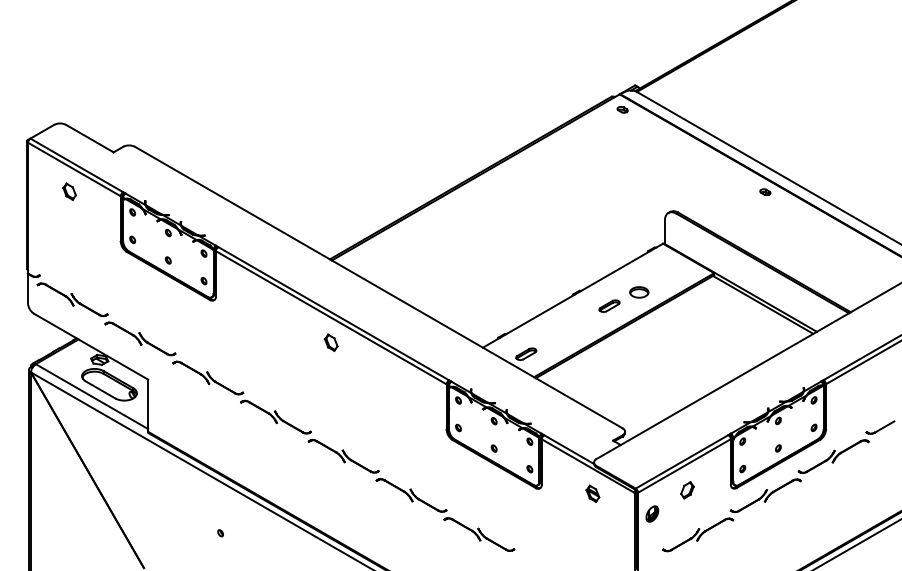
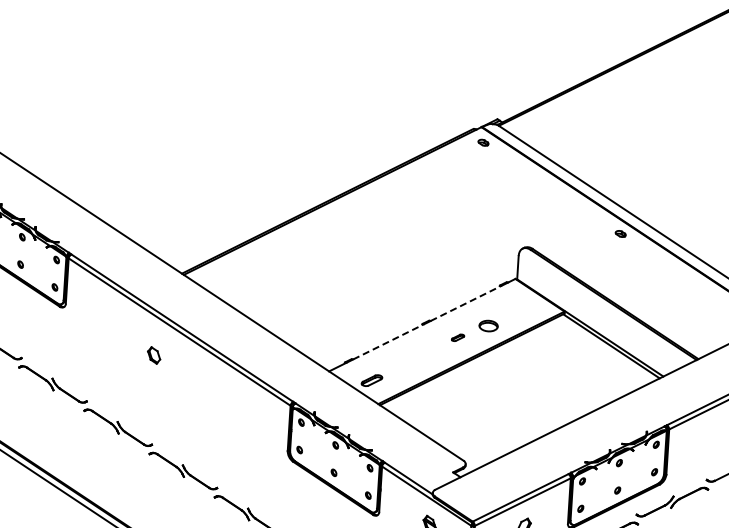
line: (615, 271) -> (466, 303), solid -> dashed
part: (609, 305) -> (458, 337), size x0.6
line: (540, 314) -> (388, 341), solid -> dashed
part: (330, 342) -> (153, 355), moved

